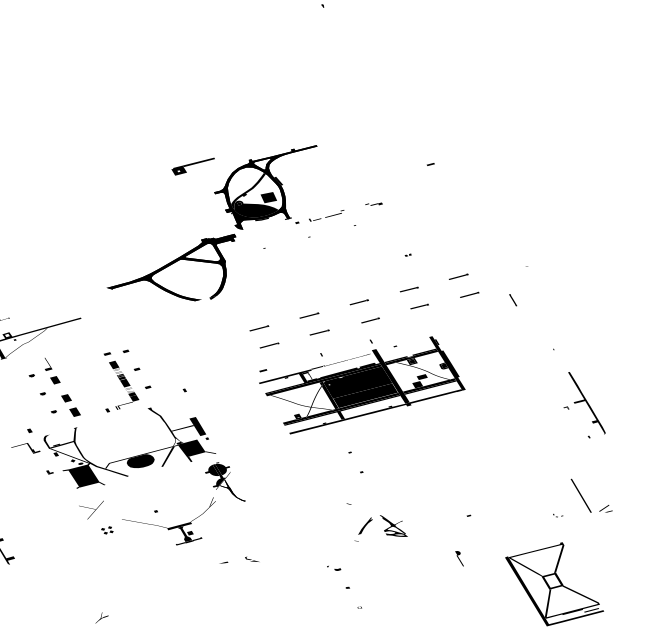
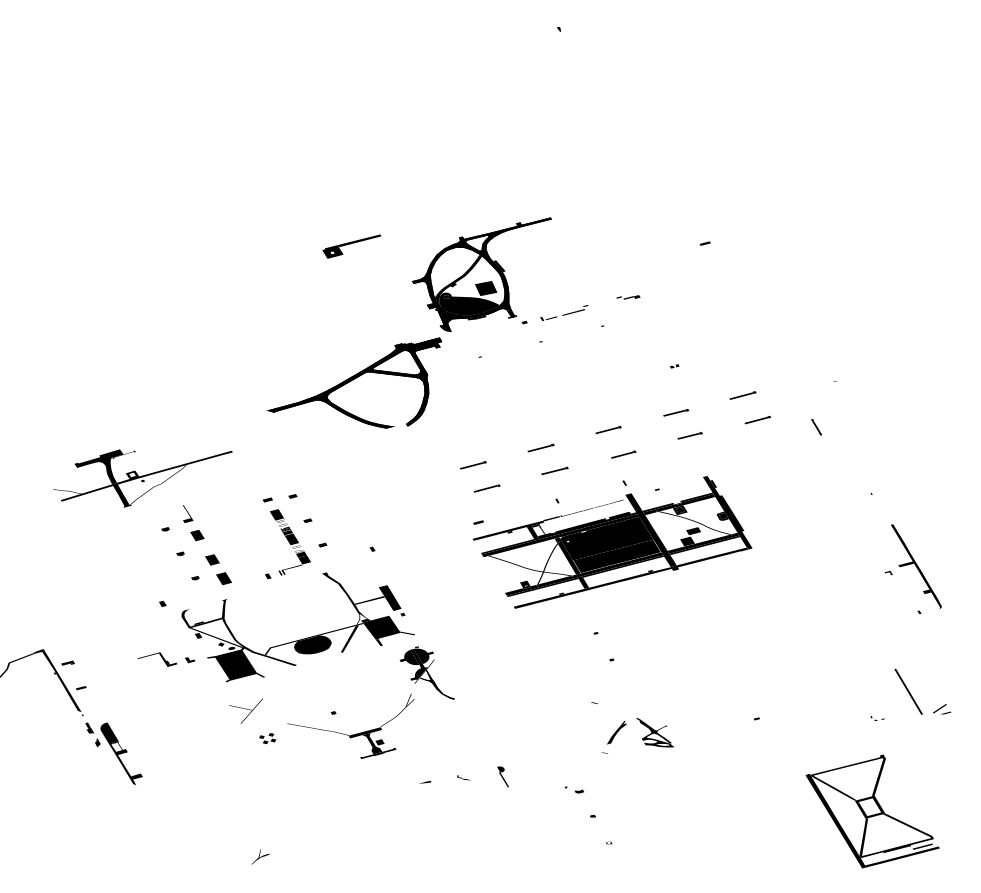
part: (192, 166) -> (351, 246), moved
part: (25, 448) -> (157, 659), moved
part: (459, 558) -> (502, 776), moved
part: (252, 559) -> (463, 777), size x0.7

